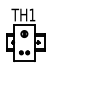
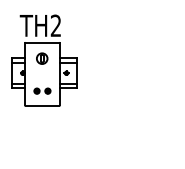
text: (32, 14) -> (56, 24), TH1 -> TH2

